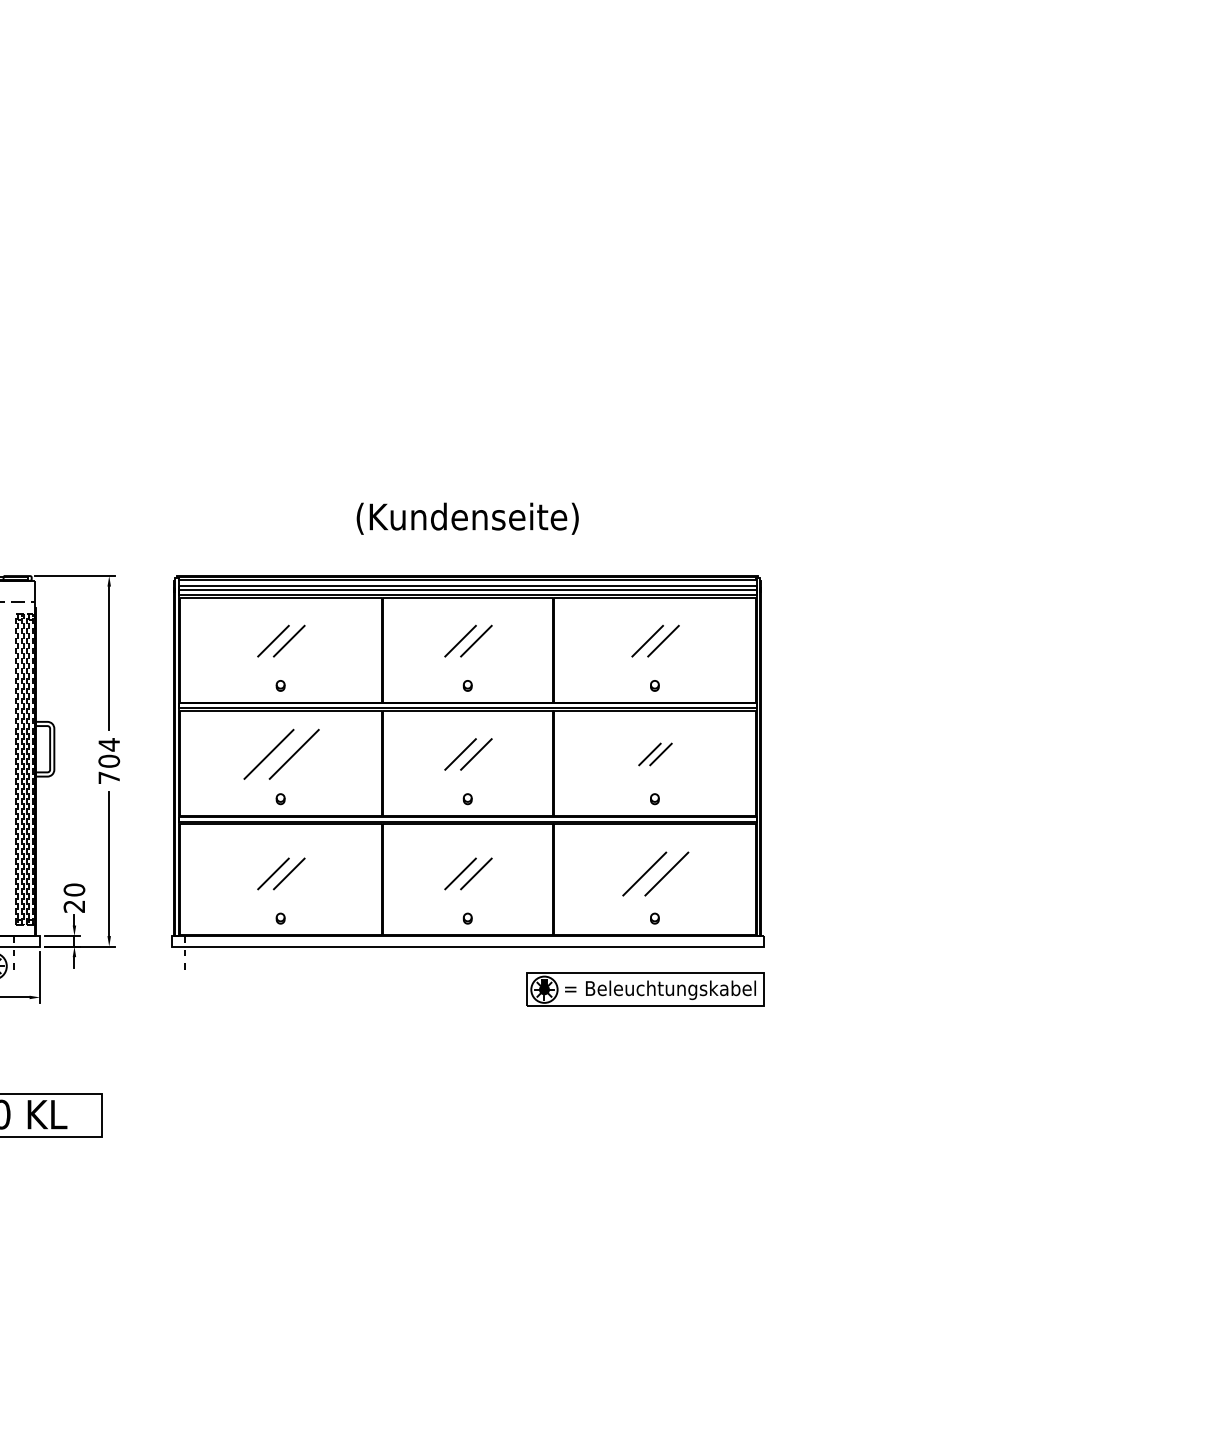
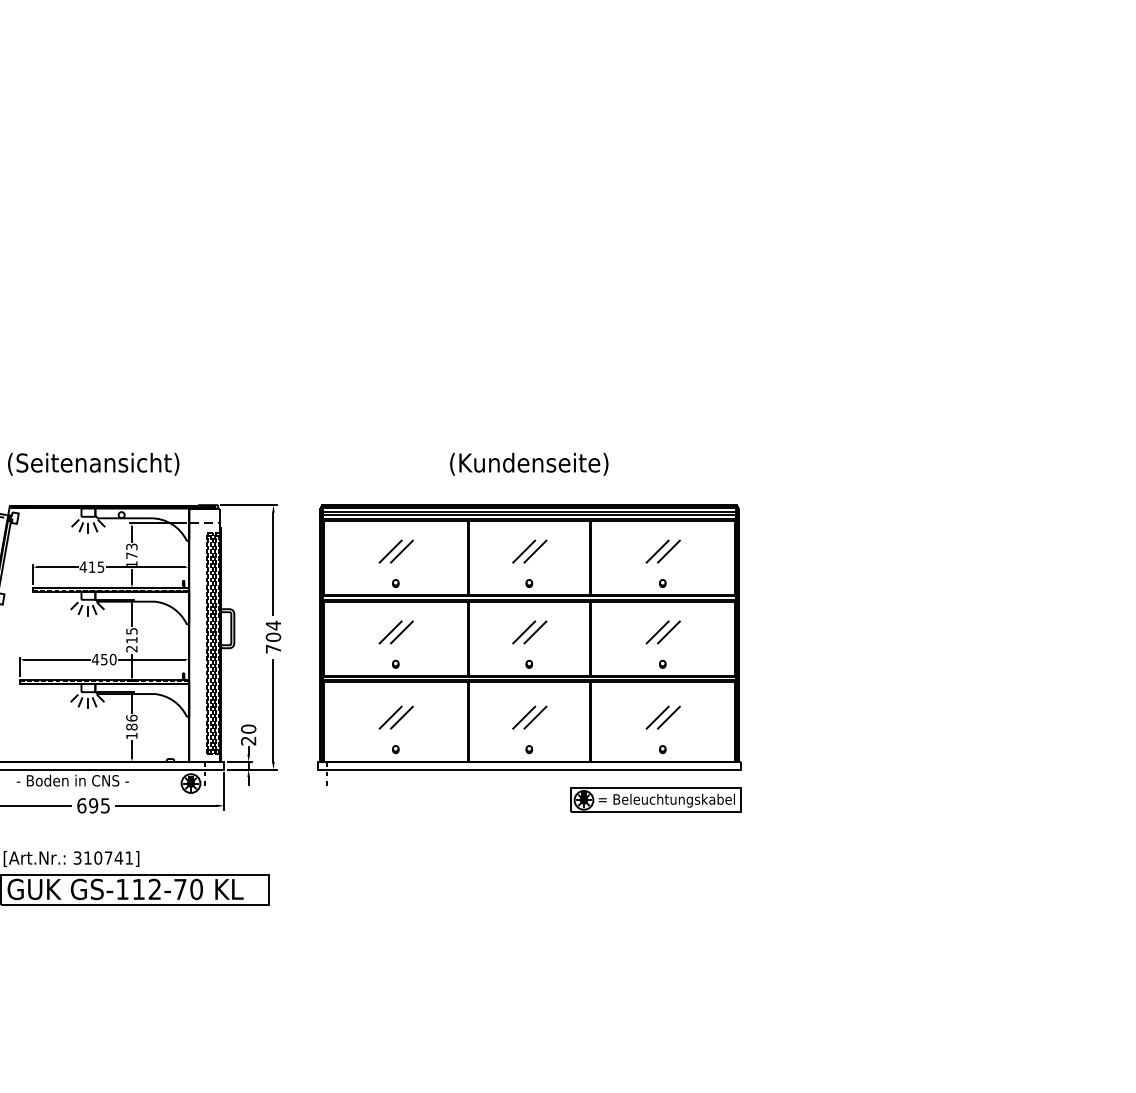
part: (280, 754) -> (395, 632), size x0.62
part: (654, 754) -> (662, 632), size x1.43
part: (654, 873) -> (662, 717), size x0.71

